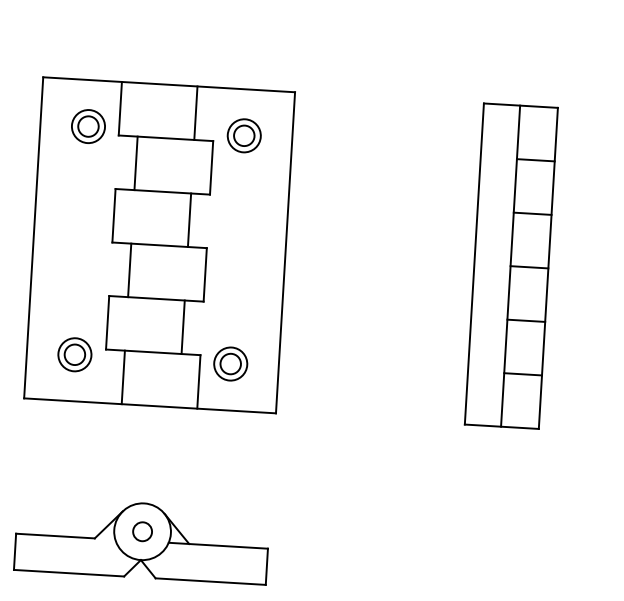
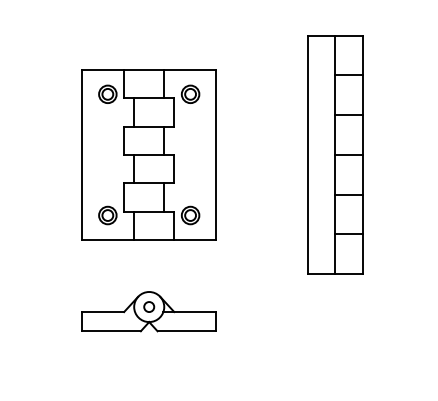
part: (510, 265) -> (335, 154), size x1.4

